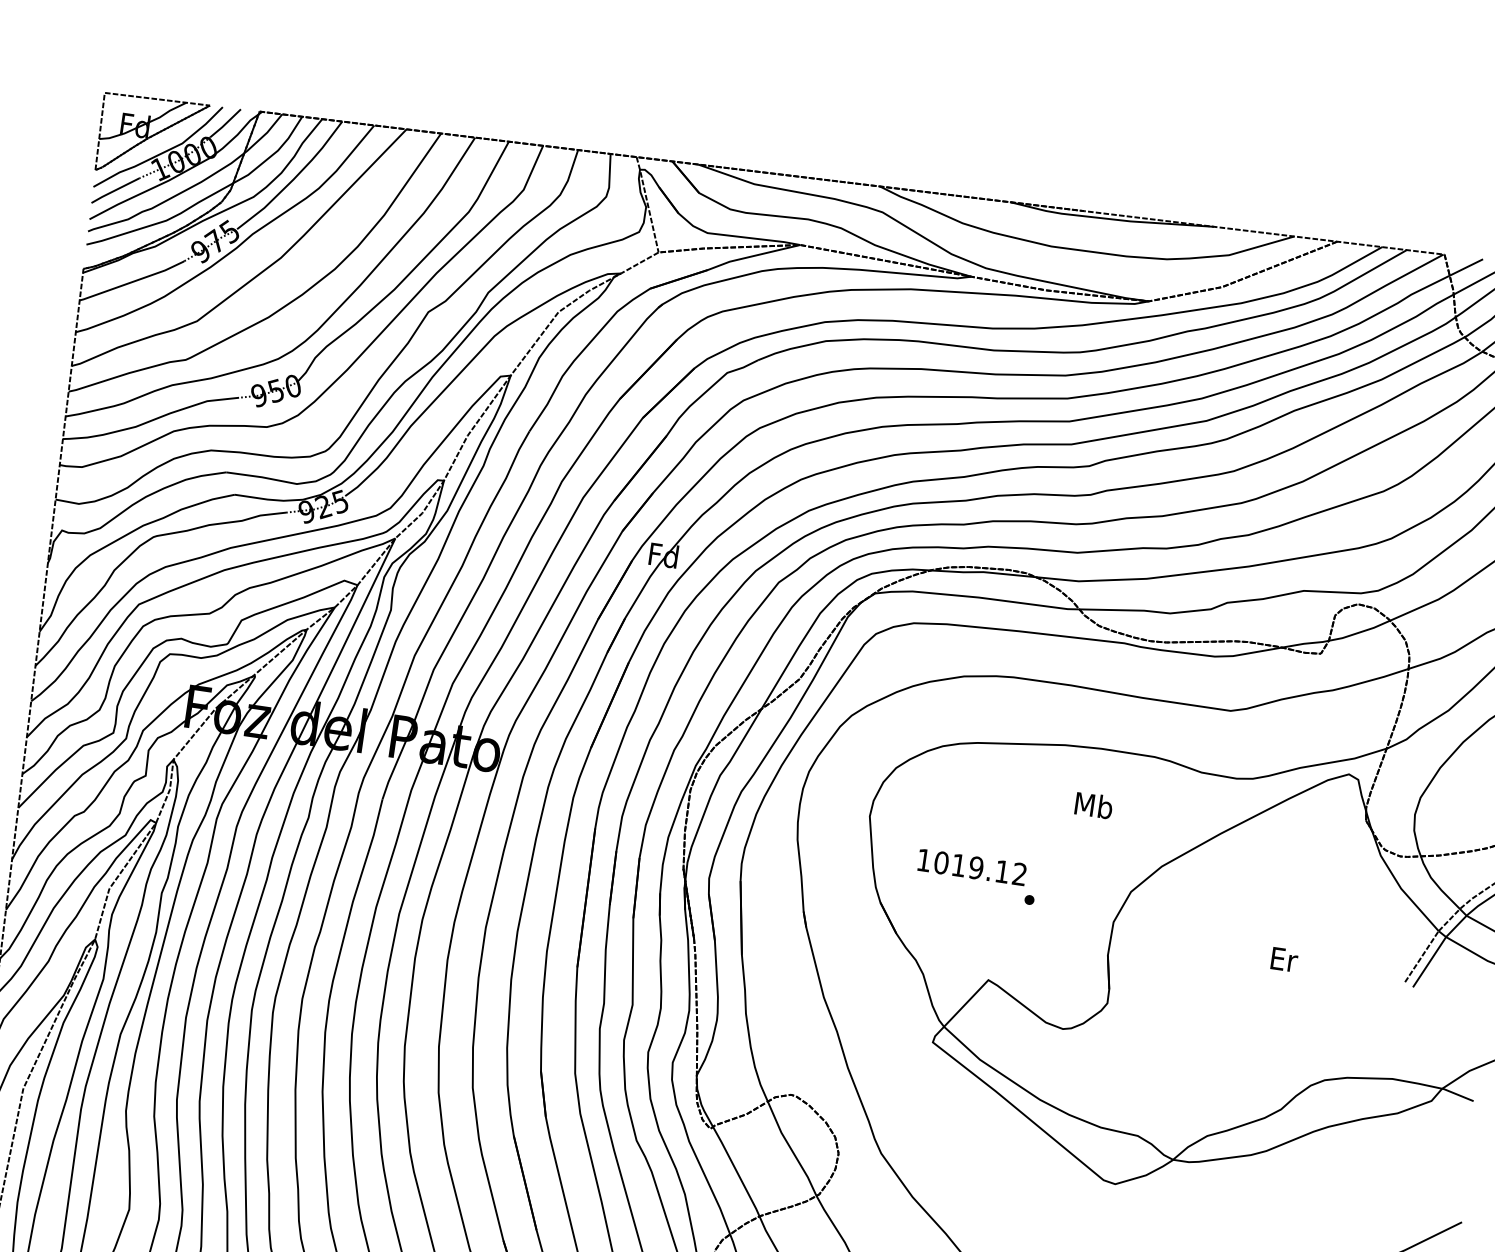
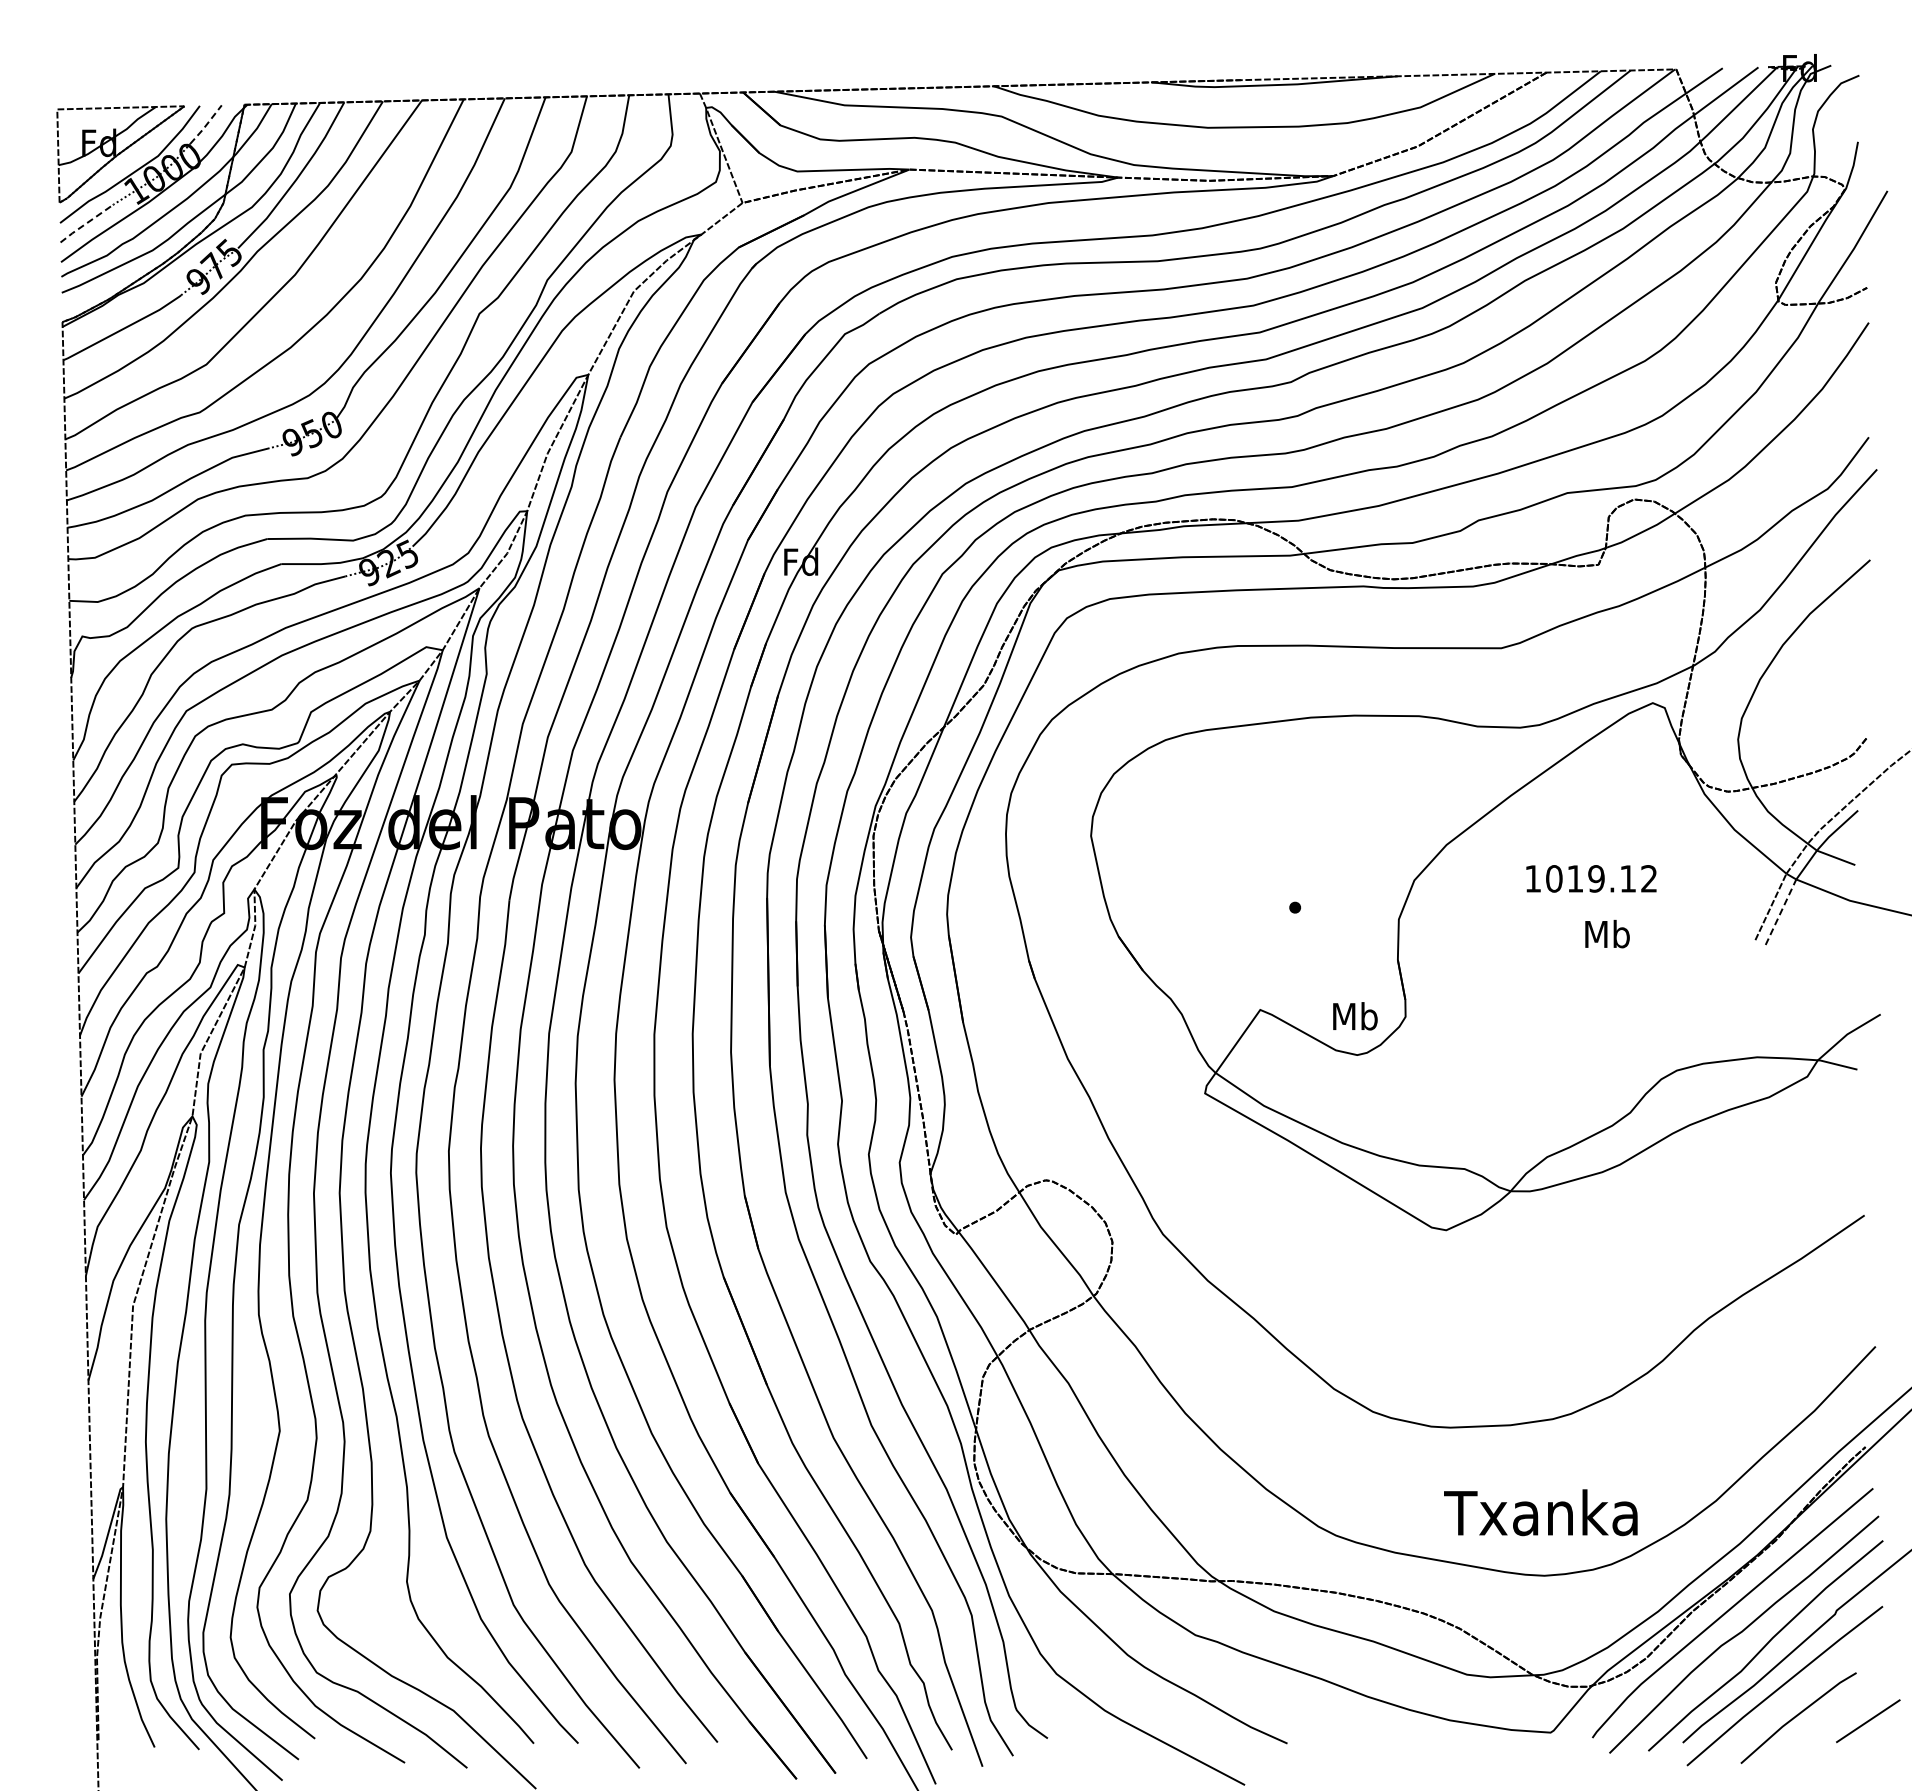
line: (225, 124) -> (206, 125), solid -> dashed
line: (115, 190) -> (86, 223), solid -> dashed
text: (1094, 805) -> (1355, 1016), moved
text: (972, 867) -> (1591, 878), moved
text: (1283, 958) -> (1607, 933), Er -> Mb
line: (1430, 961) -> (1781, 911), solid -> dashed

